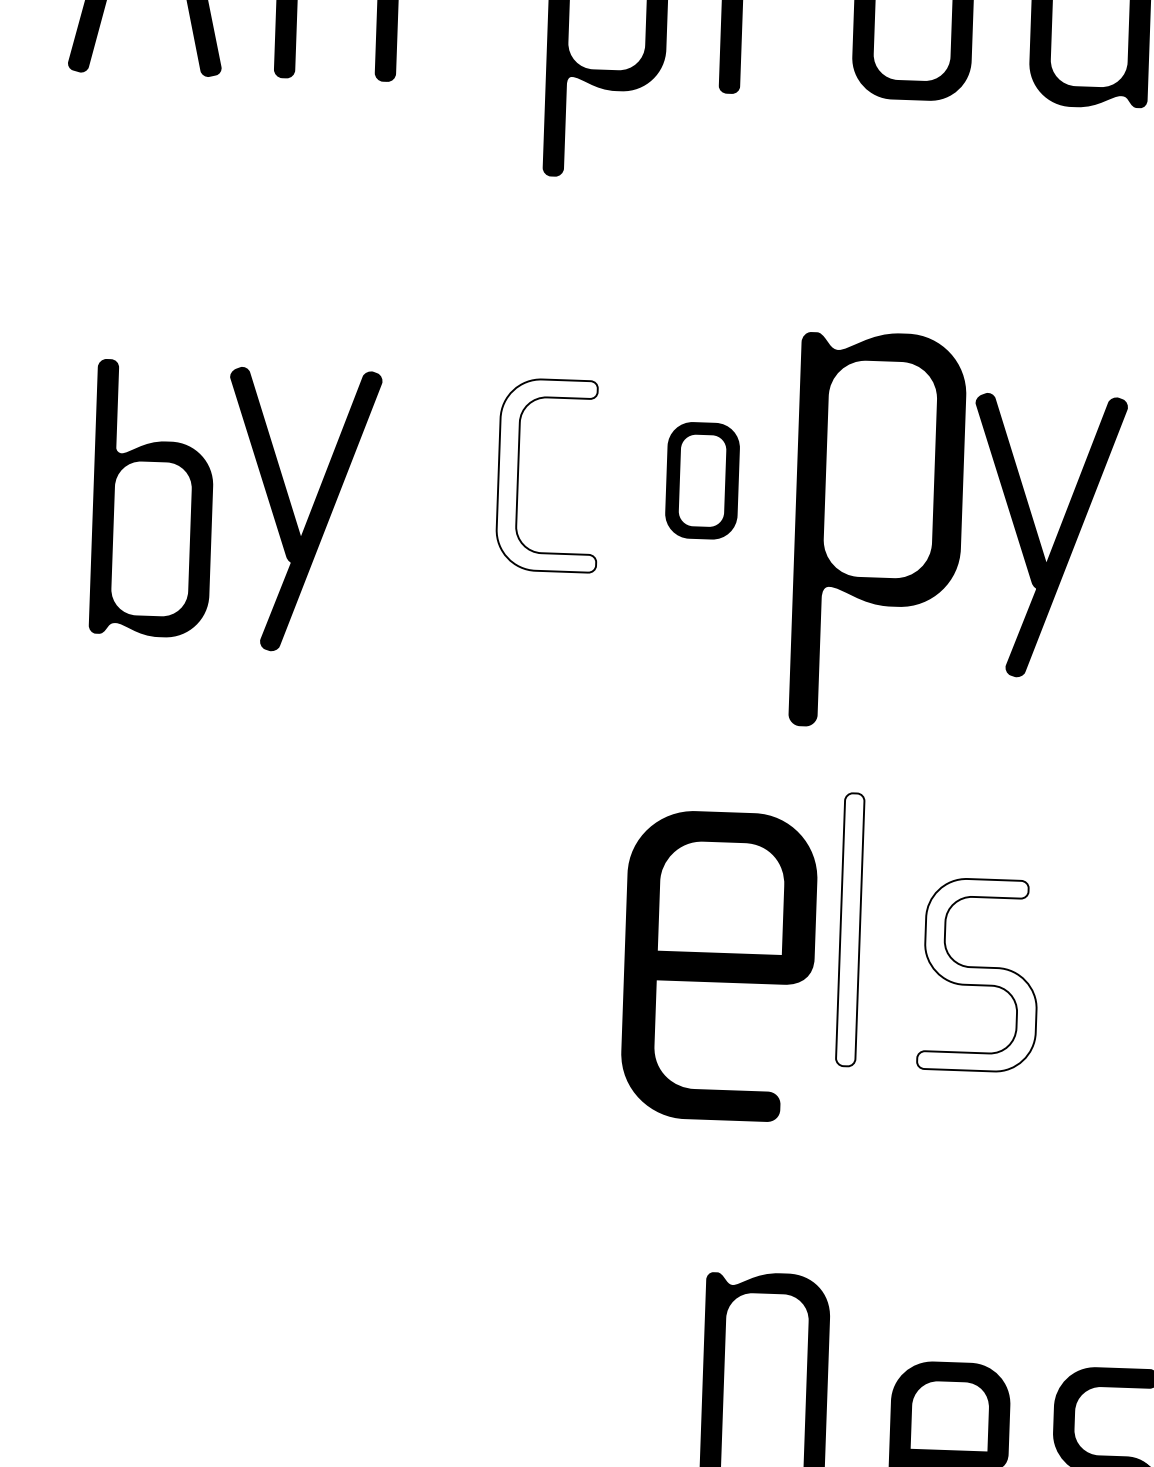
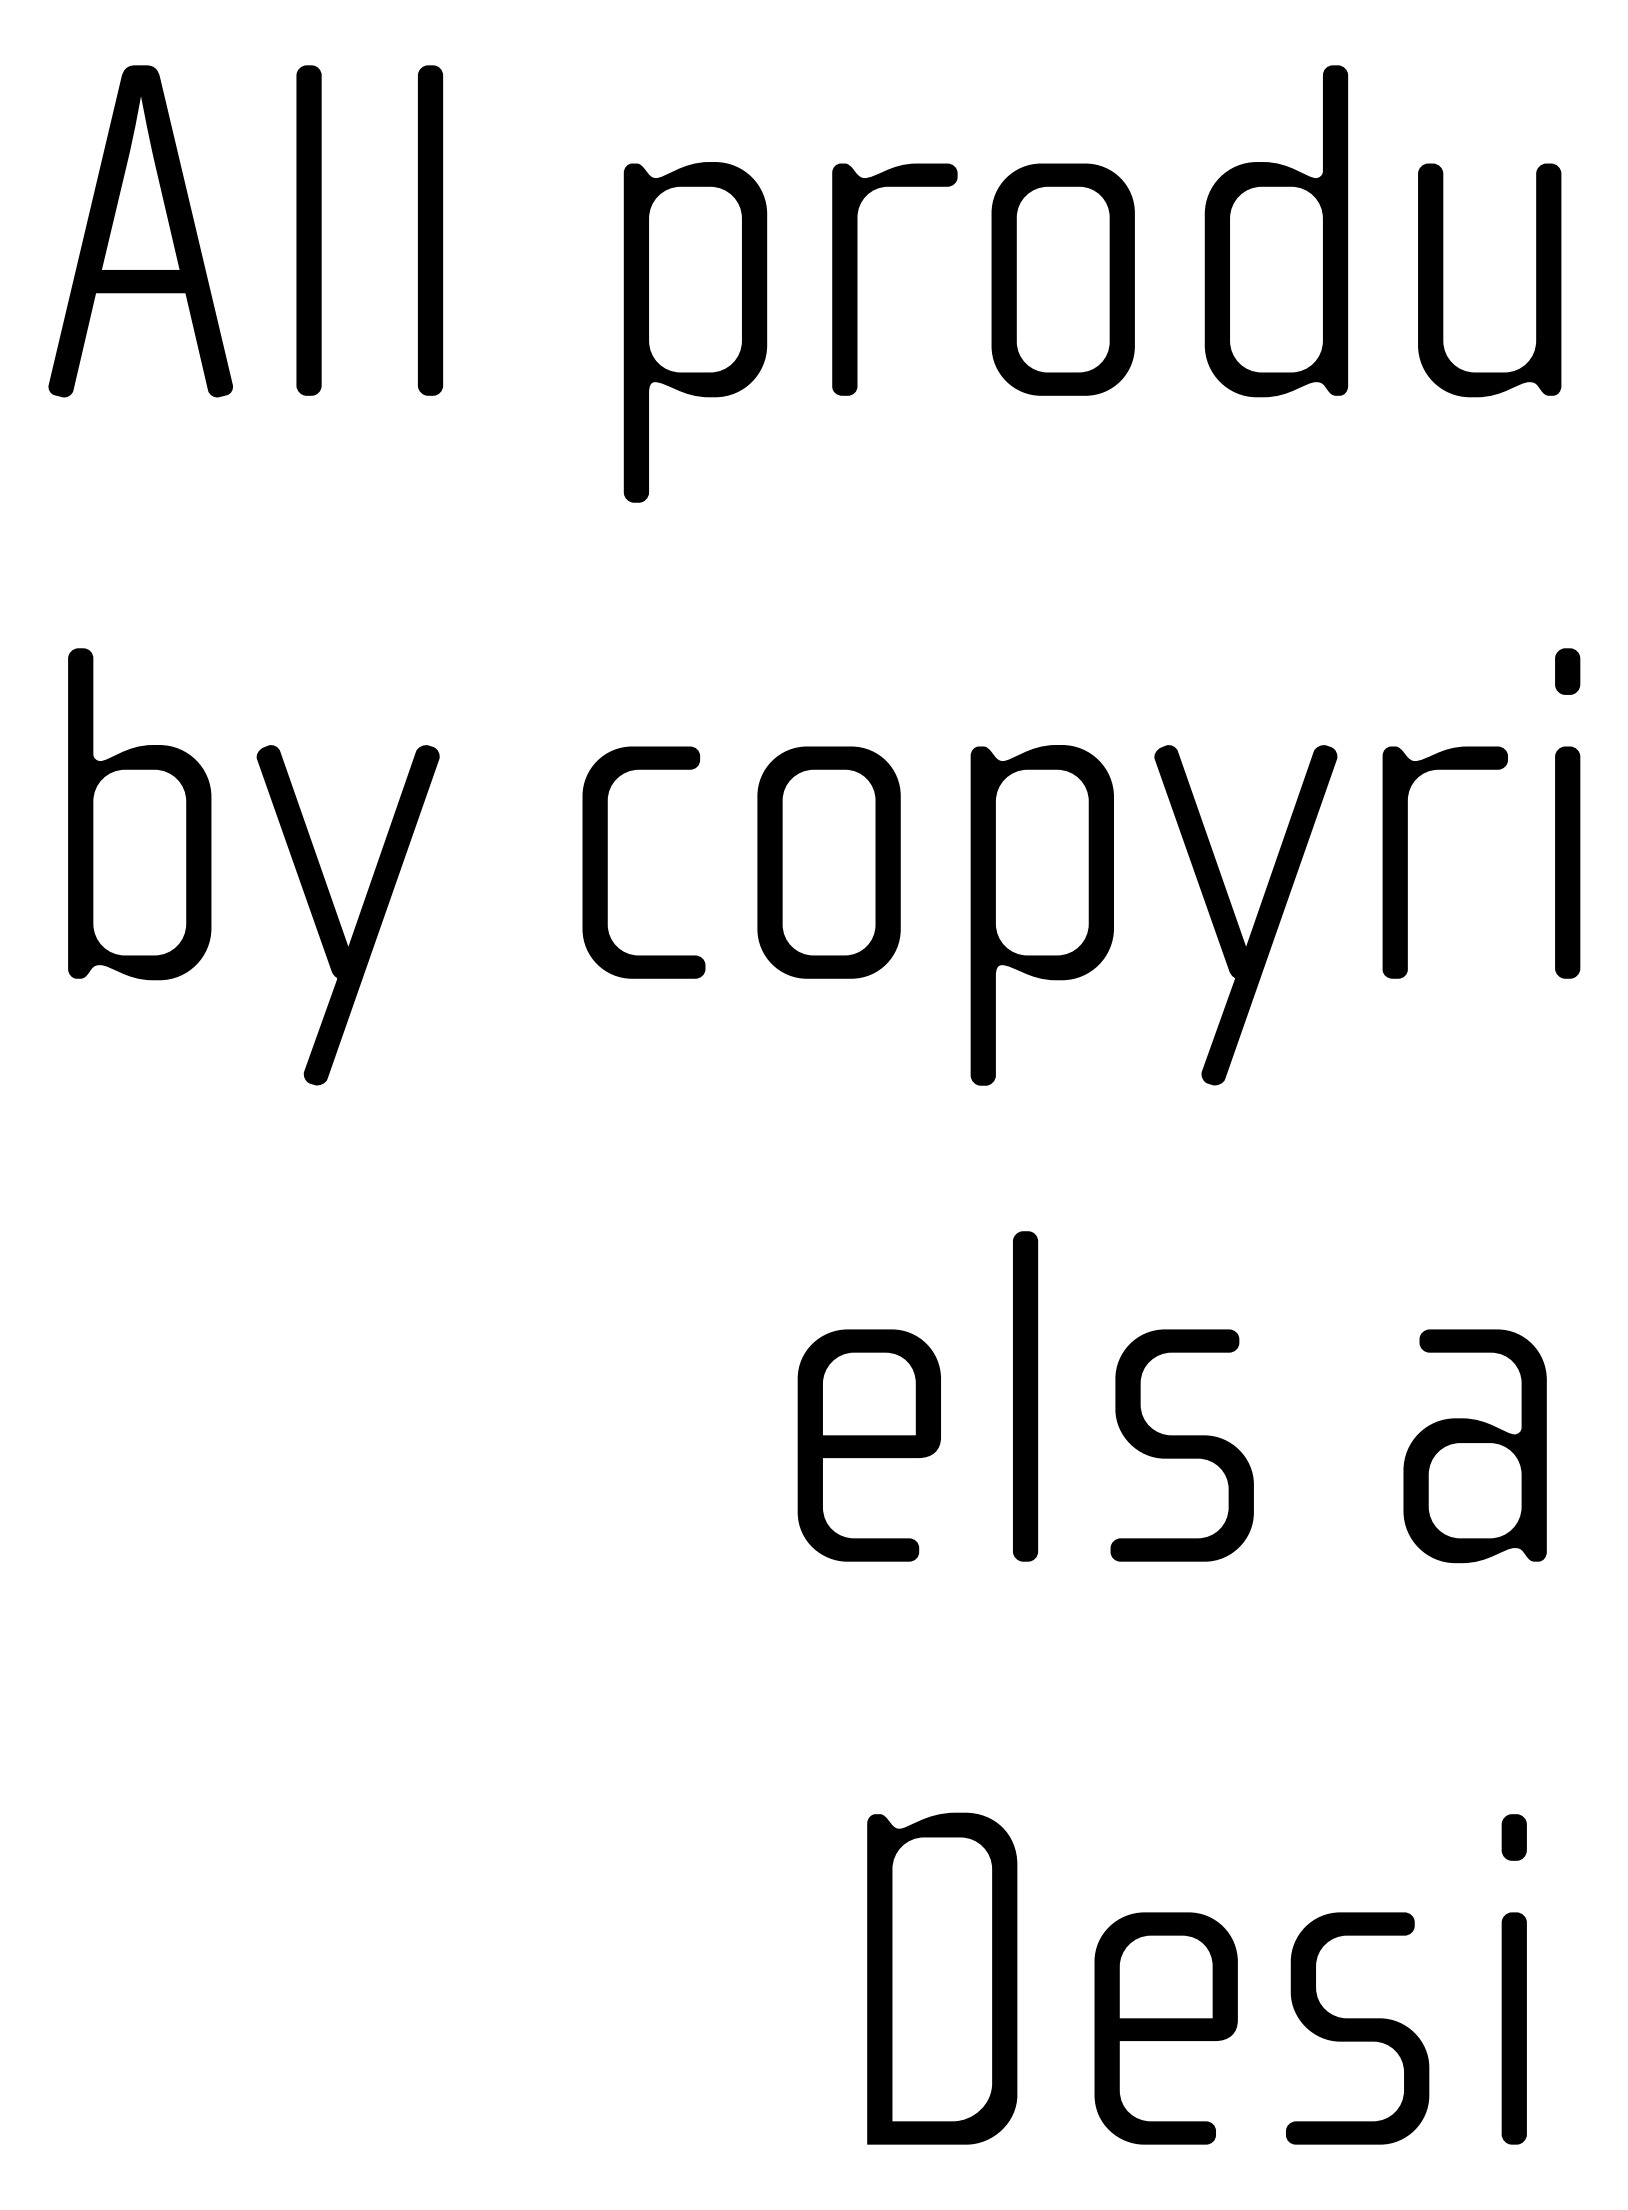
fill: (548, 475) -> (643, 862), added
part: (702, 480) -> (828, 862), size x1.67
part: (152, 498) -> (139, 814), moved
part: (877, 530) -> (1041, 915), size x0.71
fill: (850, 929) -> (1025, 1396), added
part: (718, 966) -> (868, 1445), size x0.62
fill: (978, 975) -> (1181, 1445), added

